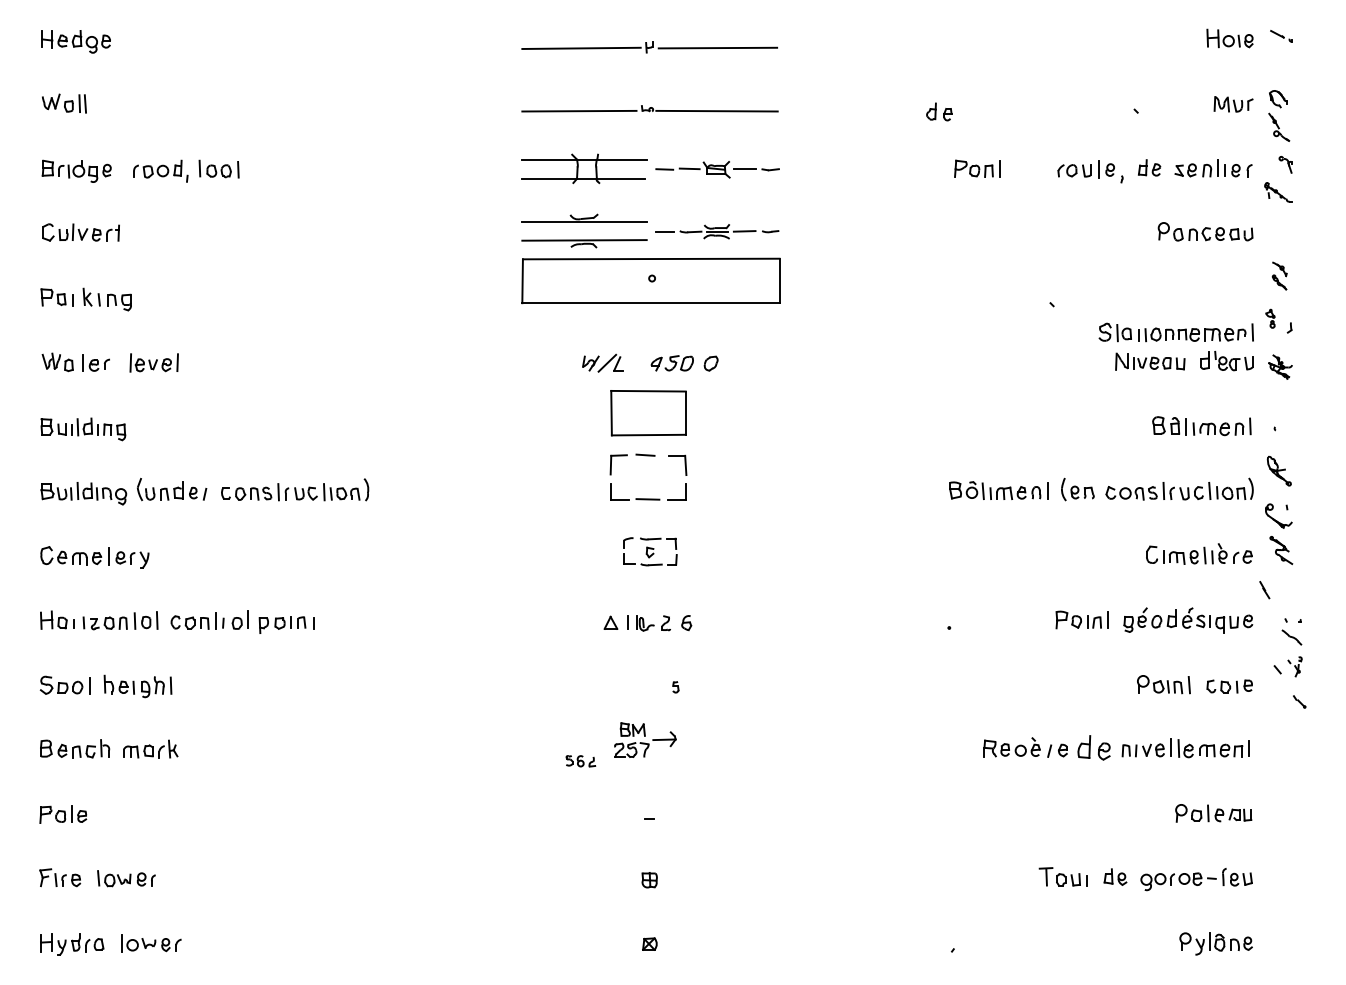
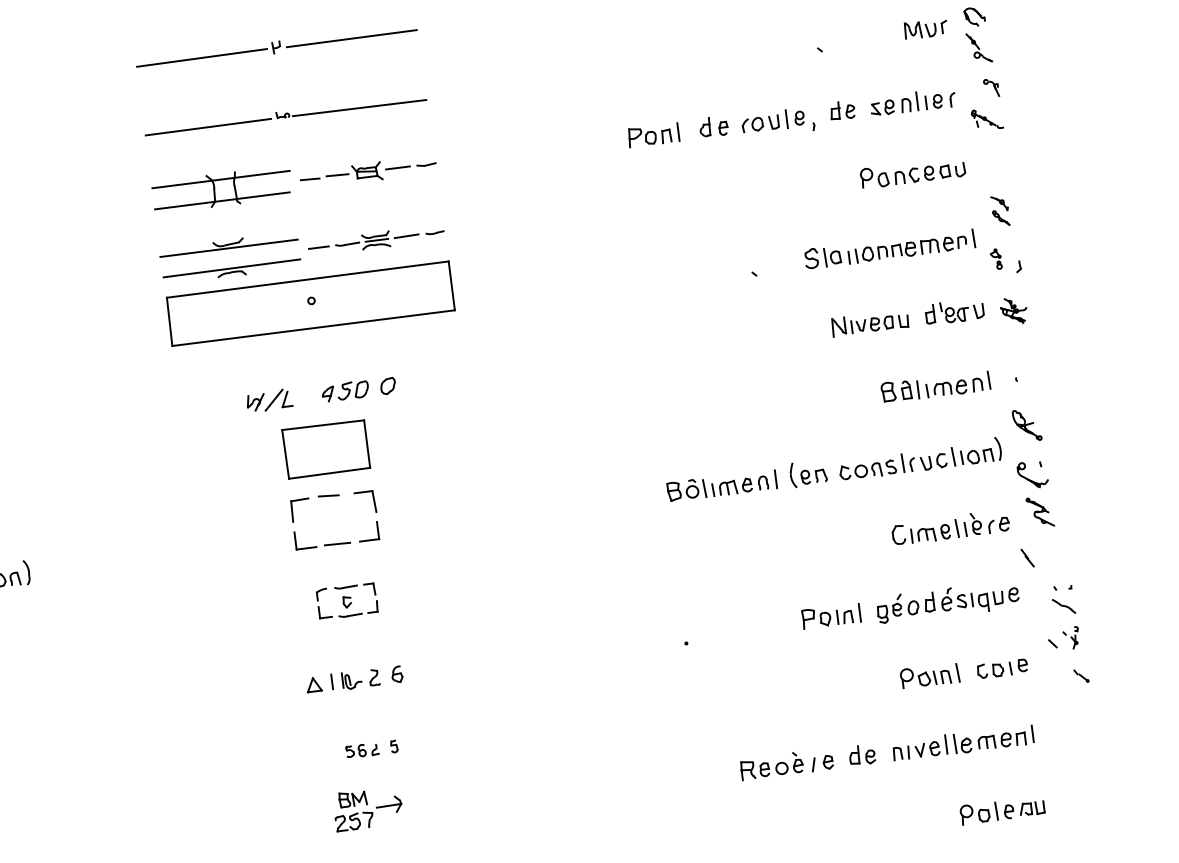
part: (939, 111) -> (713, 126), moved
part: (1175, 332) -> (888, 249), moved
part: (1094, 747) -> (862, 754), size x0.71
part: (580, 761) -> (362, 750), moved

